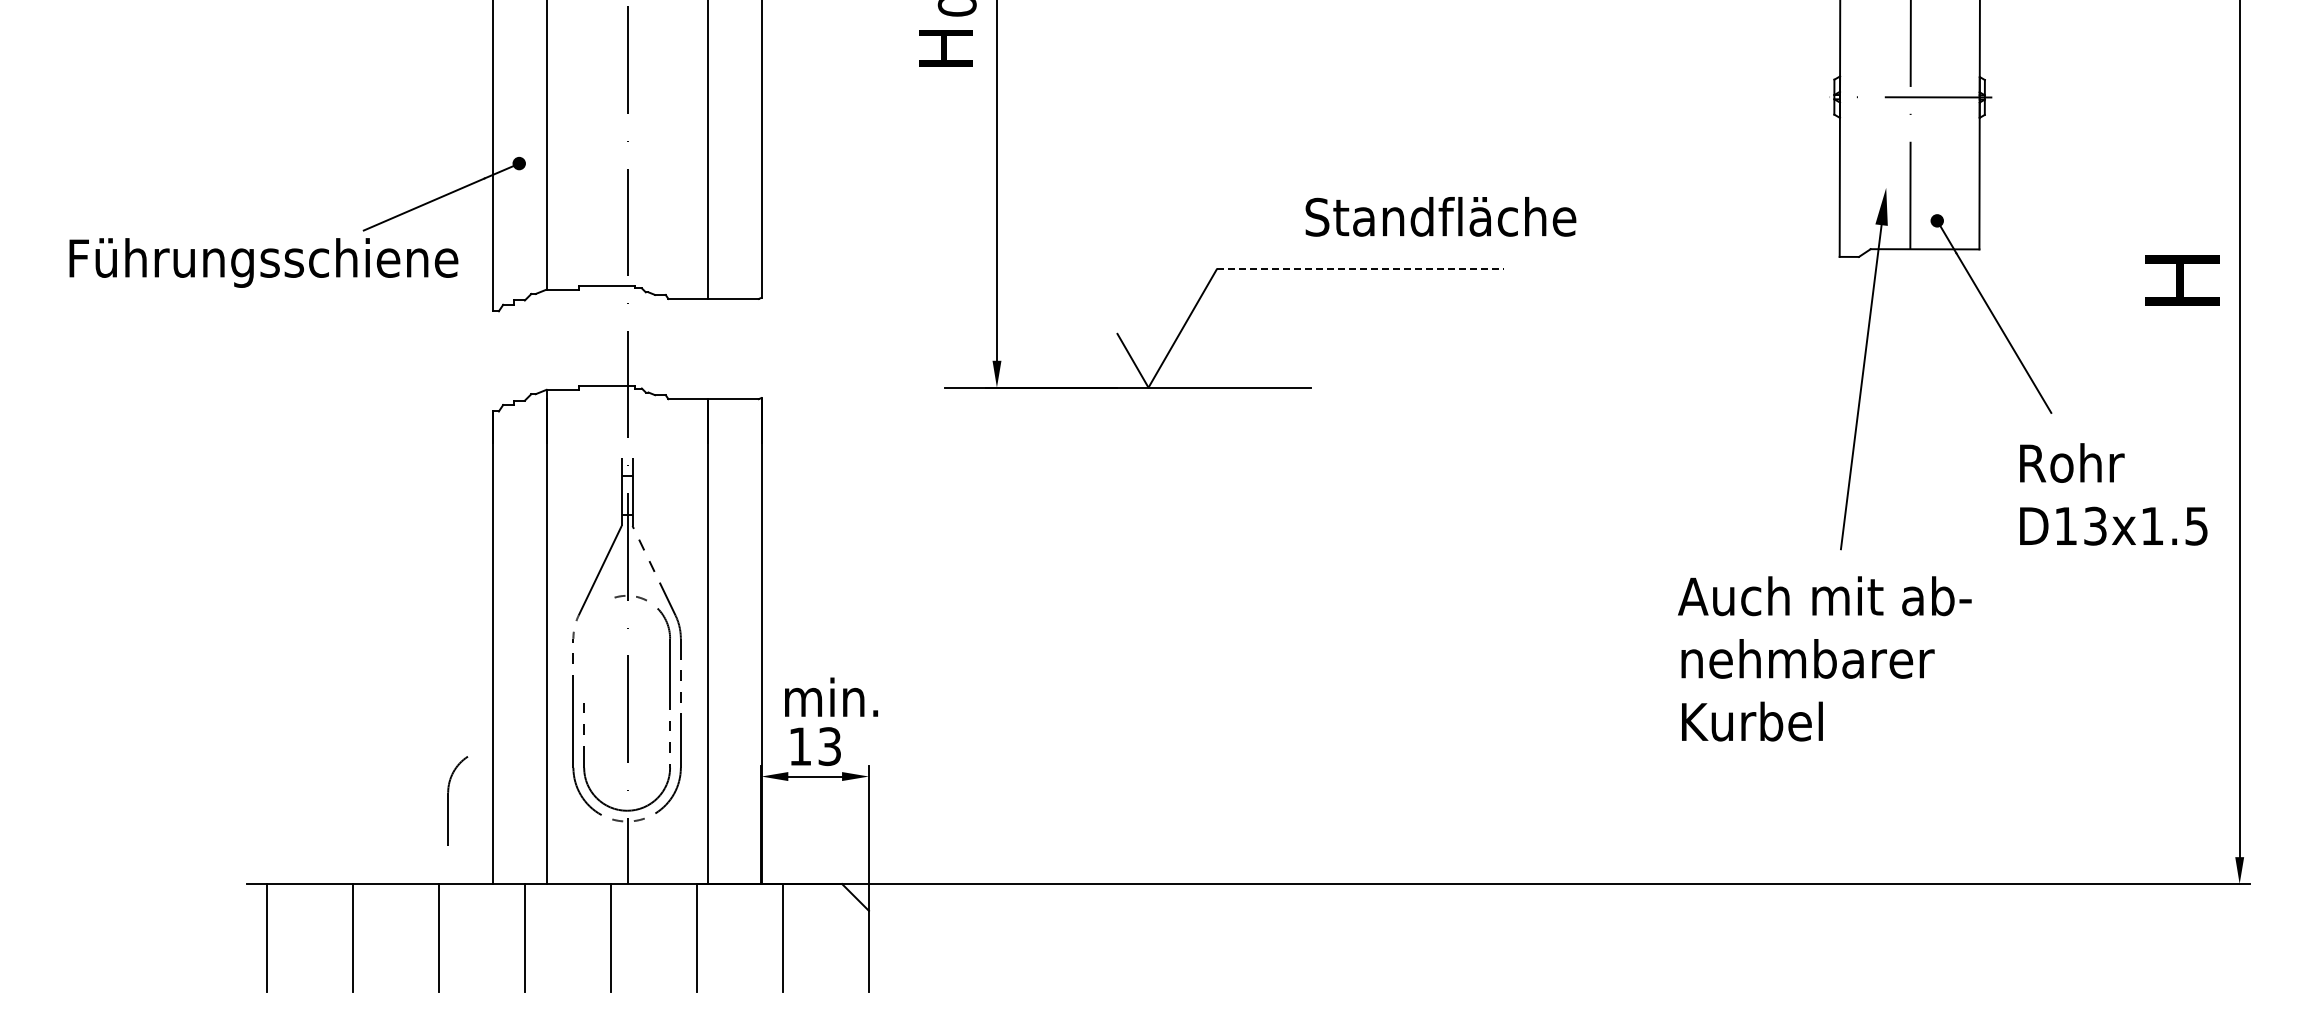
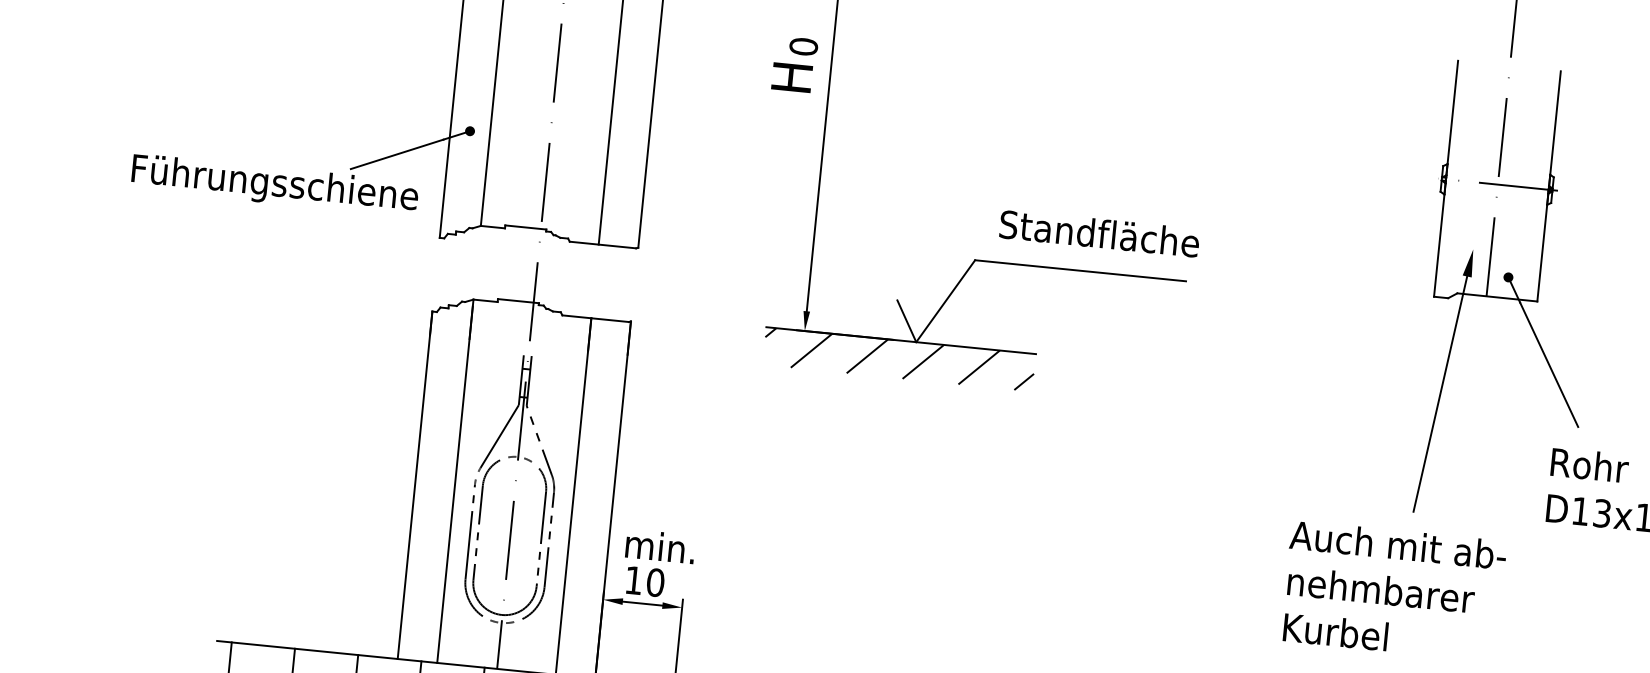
text: (1440, 216) -> (1099, 233), moved
line: (1360, 269) -> (1080, 270), dashed -> solid
hatch: (1127, 412) -> (898, 358), added
text: (829, 746) -> (655, 582), 13 -> 10
part: (448, 800) -> (482, 491), moved

